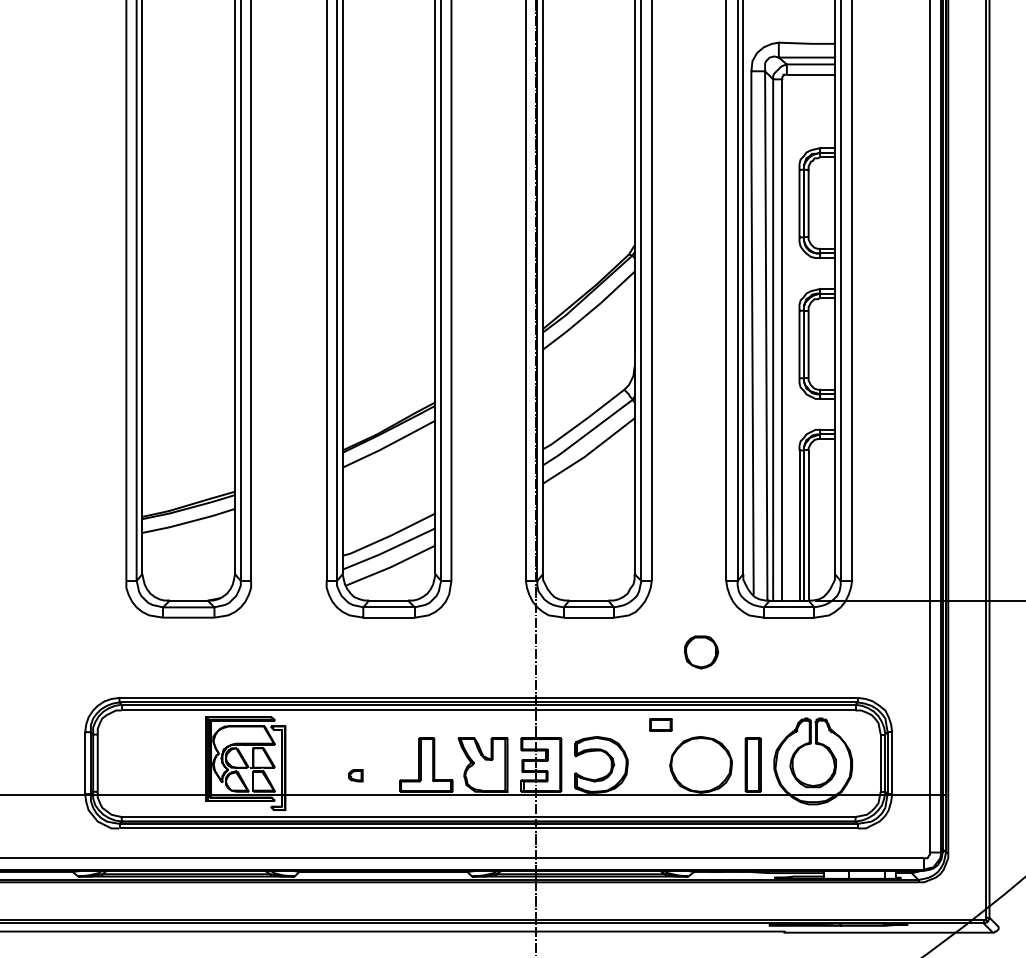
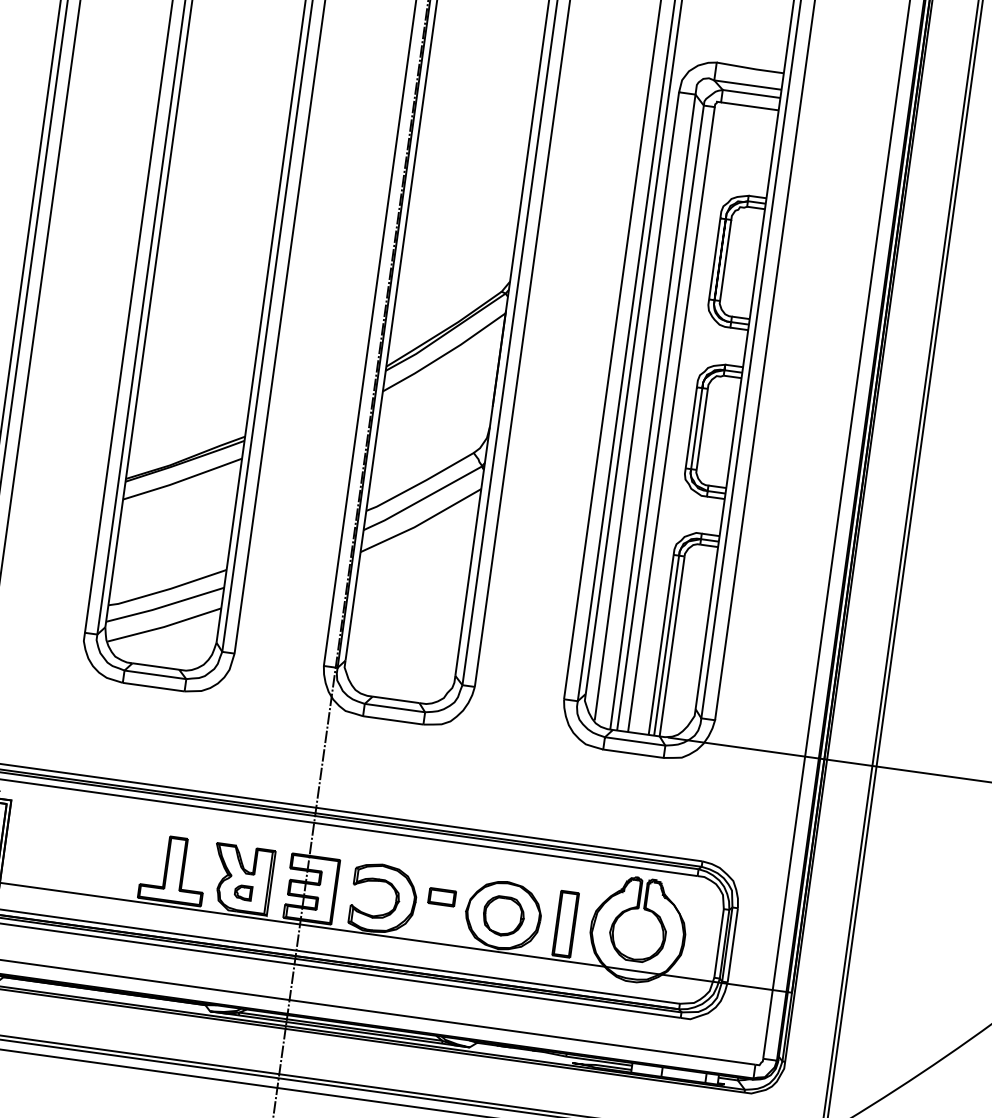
part: (701, 652) -> (503, 916), moved
part: (660, 724) -> (441, 896), moved
part: (355, 775) -> (243, 892), moved

